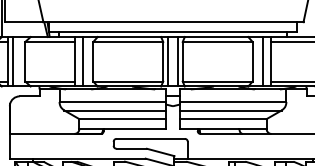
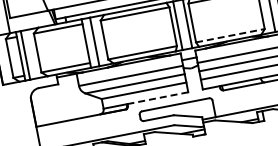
line: (217, 81) -> (230, 35), solid -> dashed
line: (134, 129) -> (157, 98), solid -> dashed

